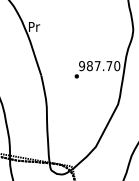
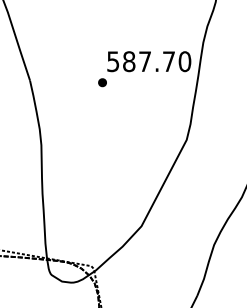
text: (82, 65) -> (114, 60), 987.70 -> 587.70

